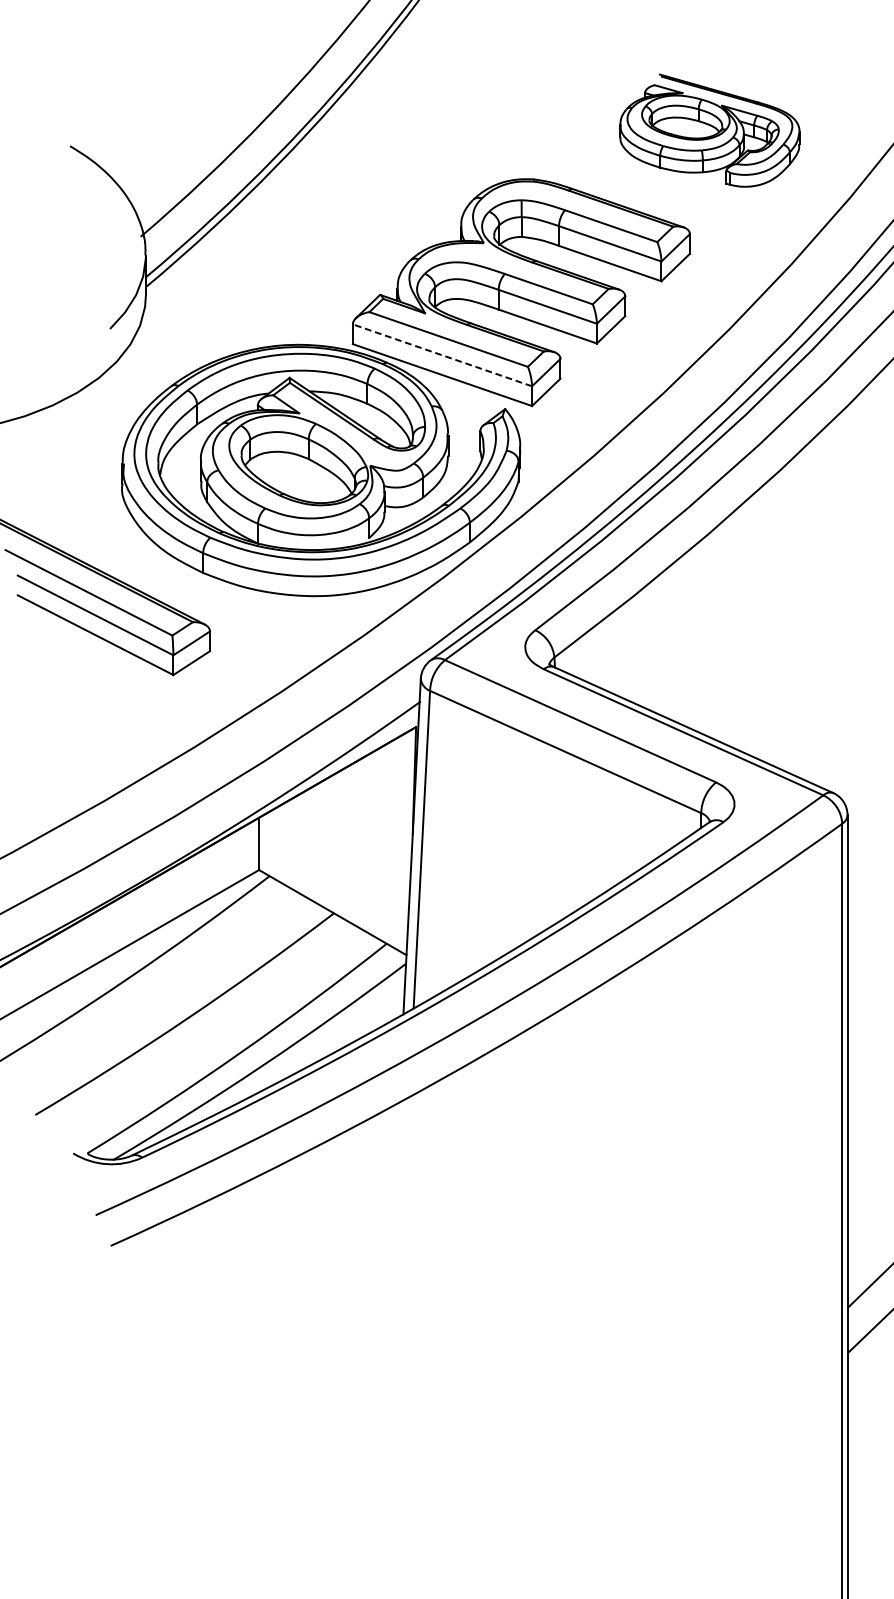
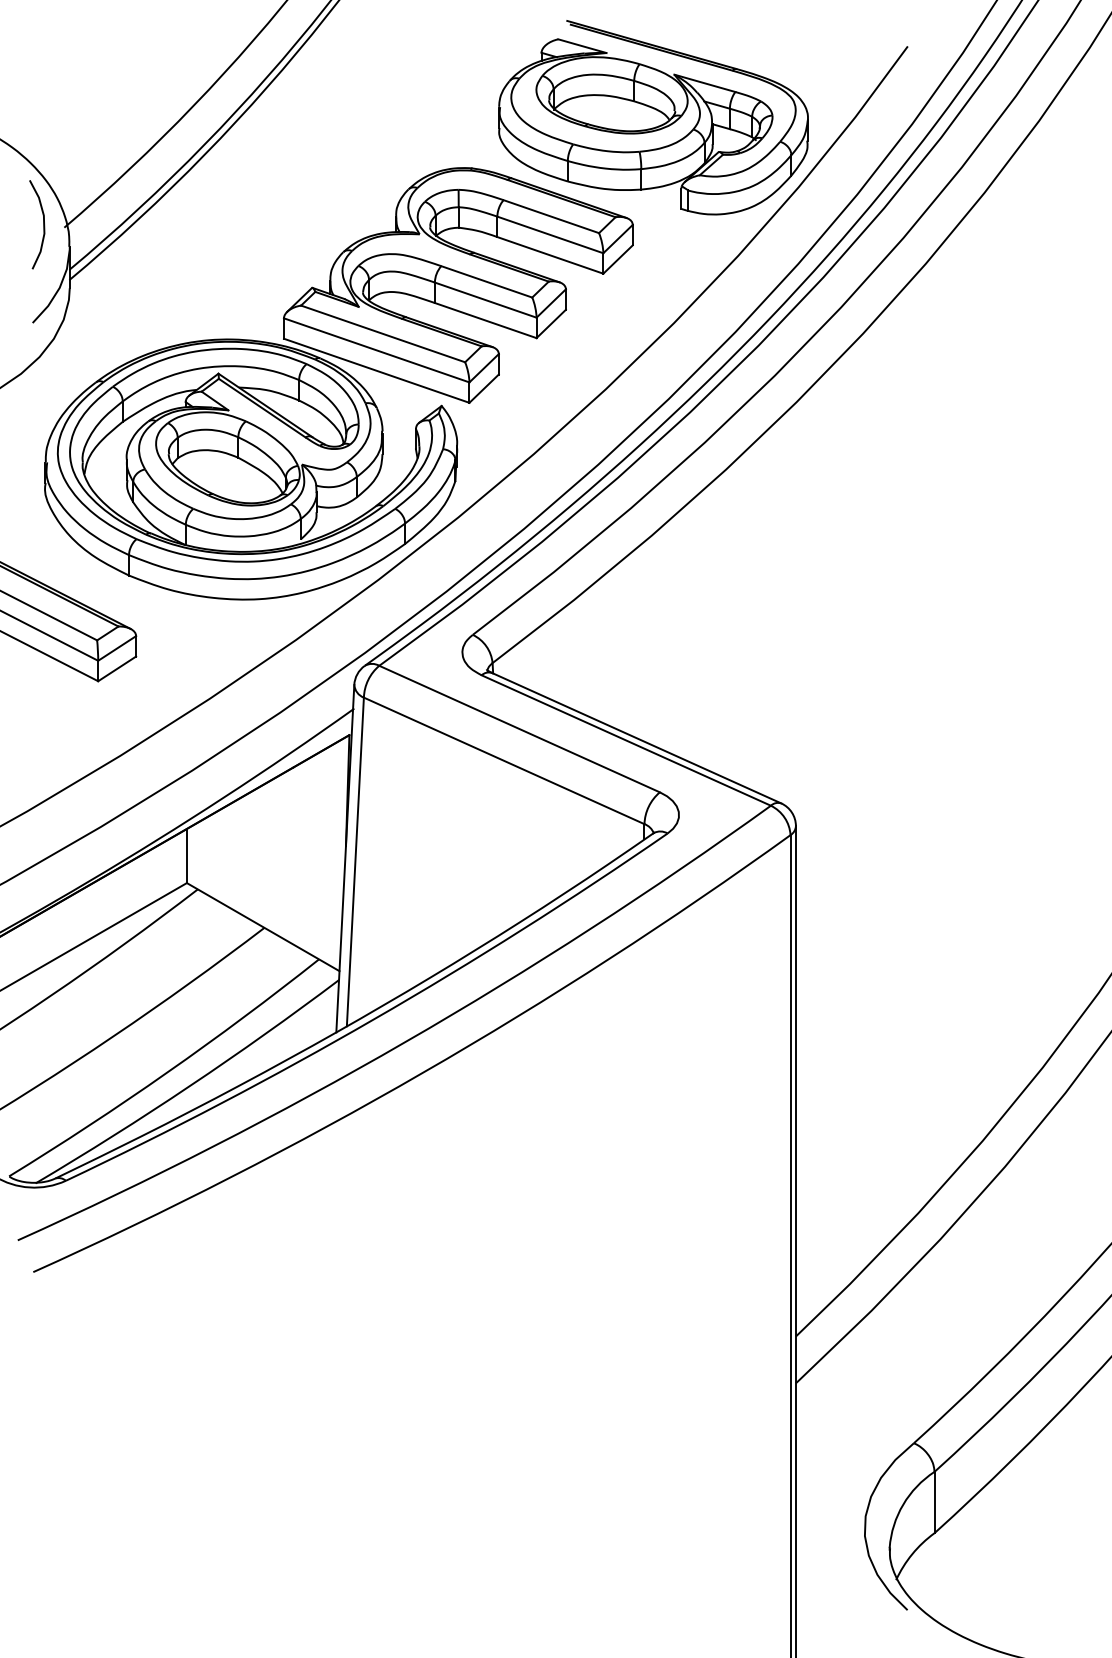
part: (709, 130) -> (653, 117), size x1.67
curve: (120, 233) -> (43, 224), added
line: (442, 355) -> (376, 350), dashed -> solid

